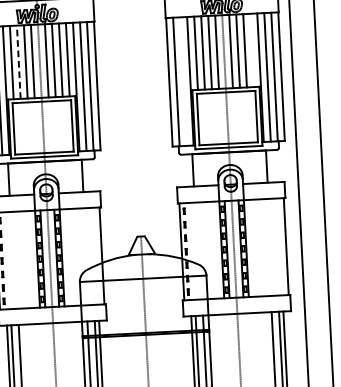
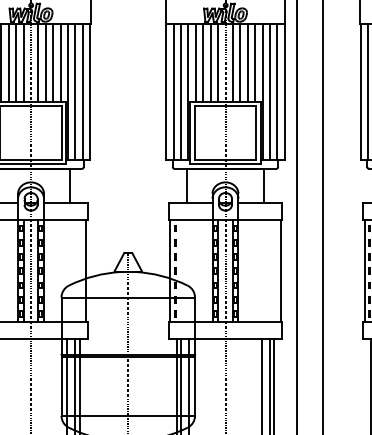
line: (252, 49) -> (255, 62), added
line: (18, 61) -> (8, 62), dashed -> solid
line: (183, 81) -> (181, 91), added

